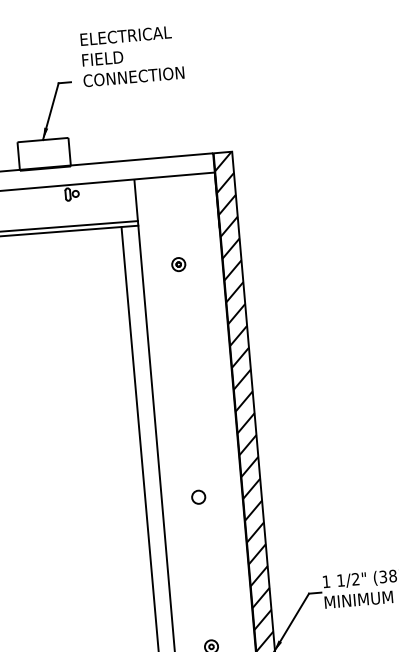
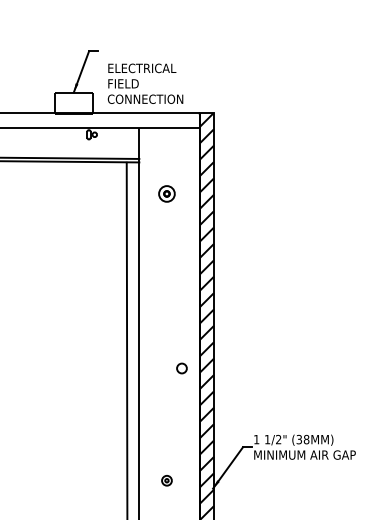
text: (132, 55) -> (145, 83), moved
part: (178, 264) -> (166, 193), size x1.6
circle: (198, 497) -> (181, 368), moved

